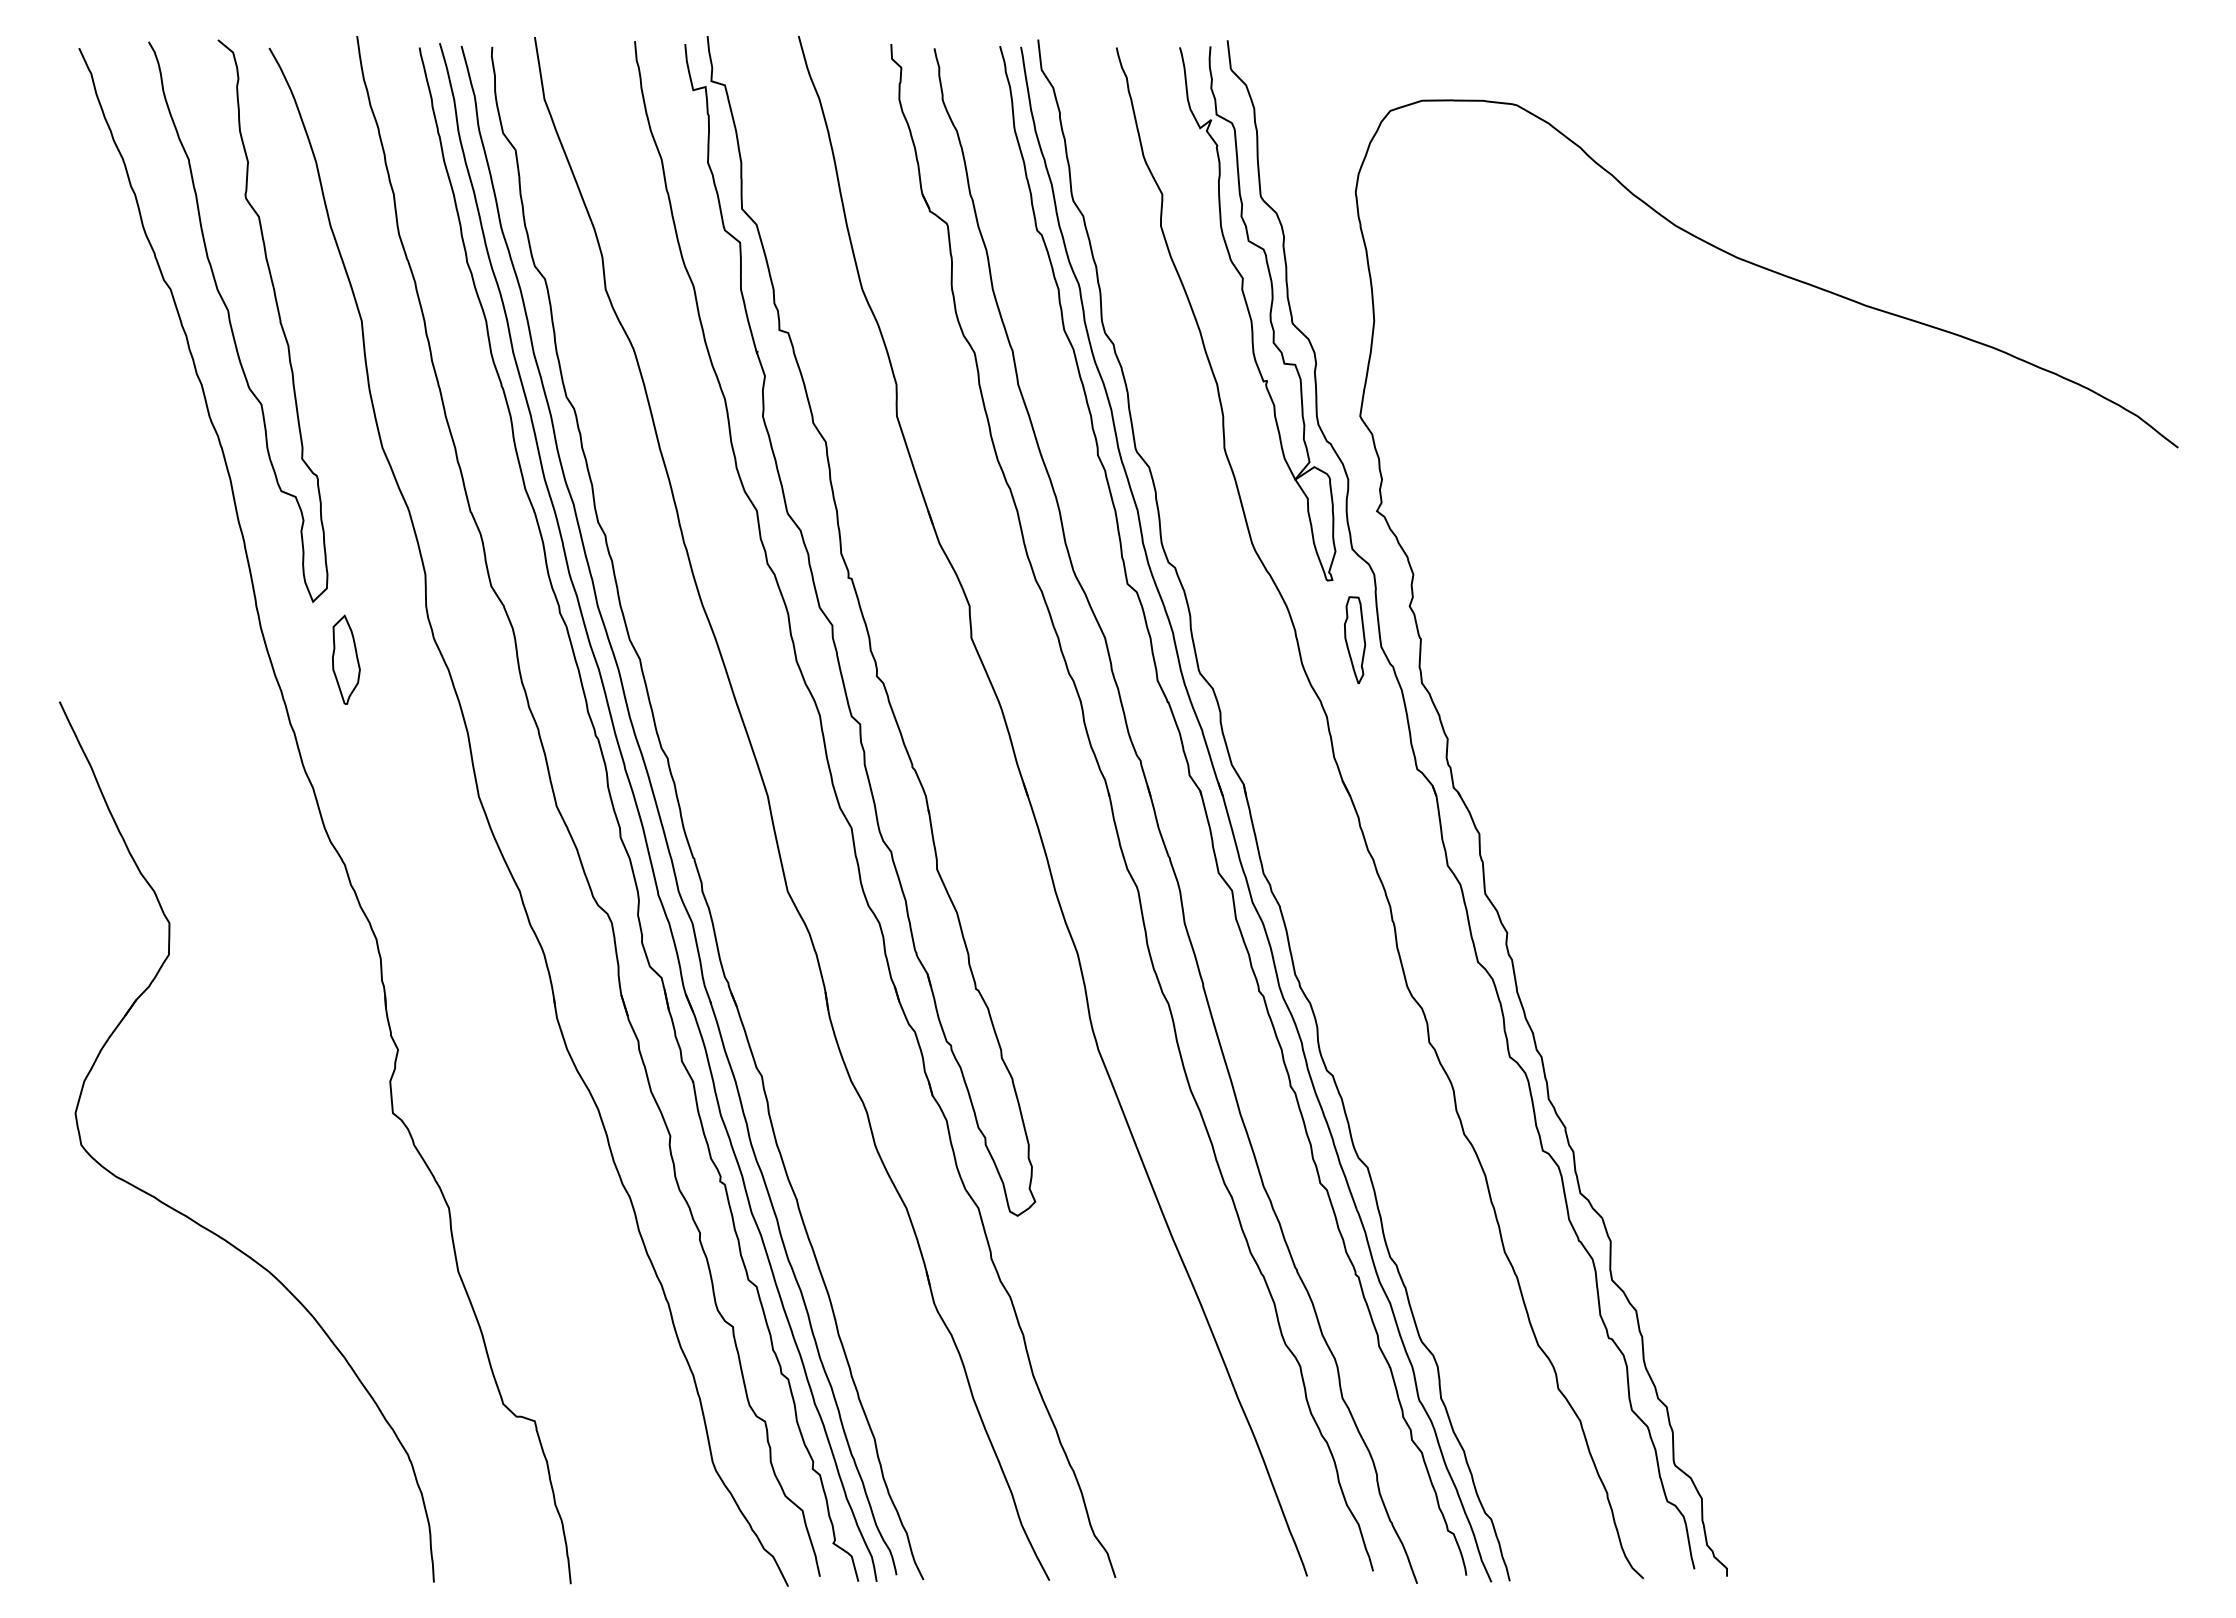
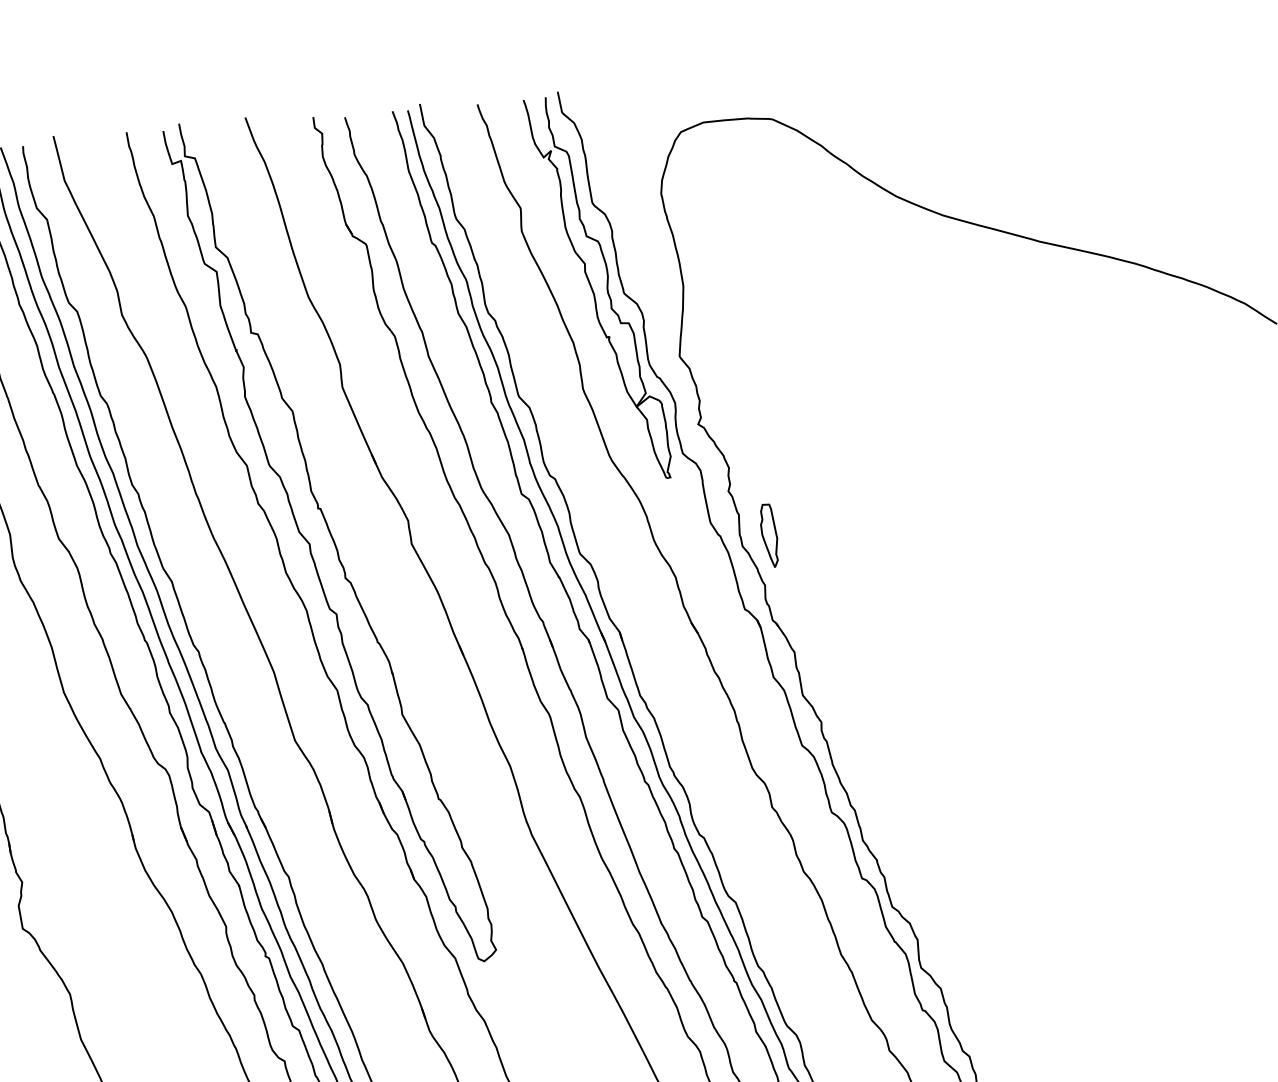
part: (1355, 640) -> (769, 536), moved

